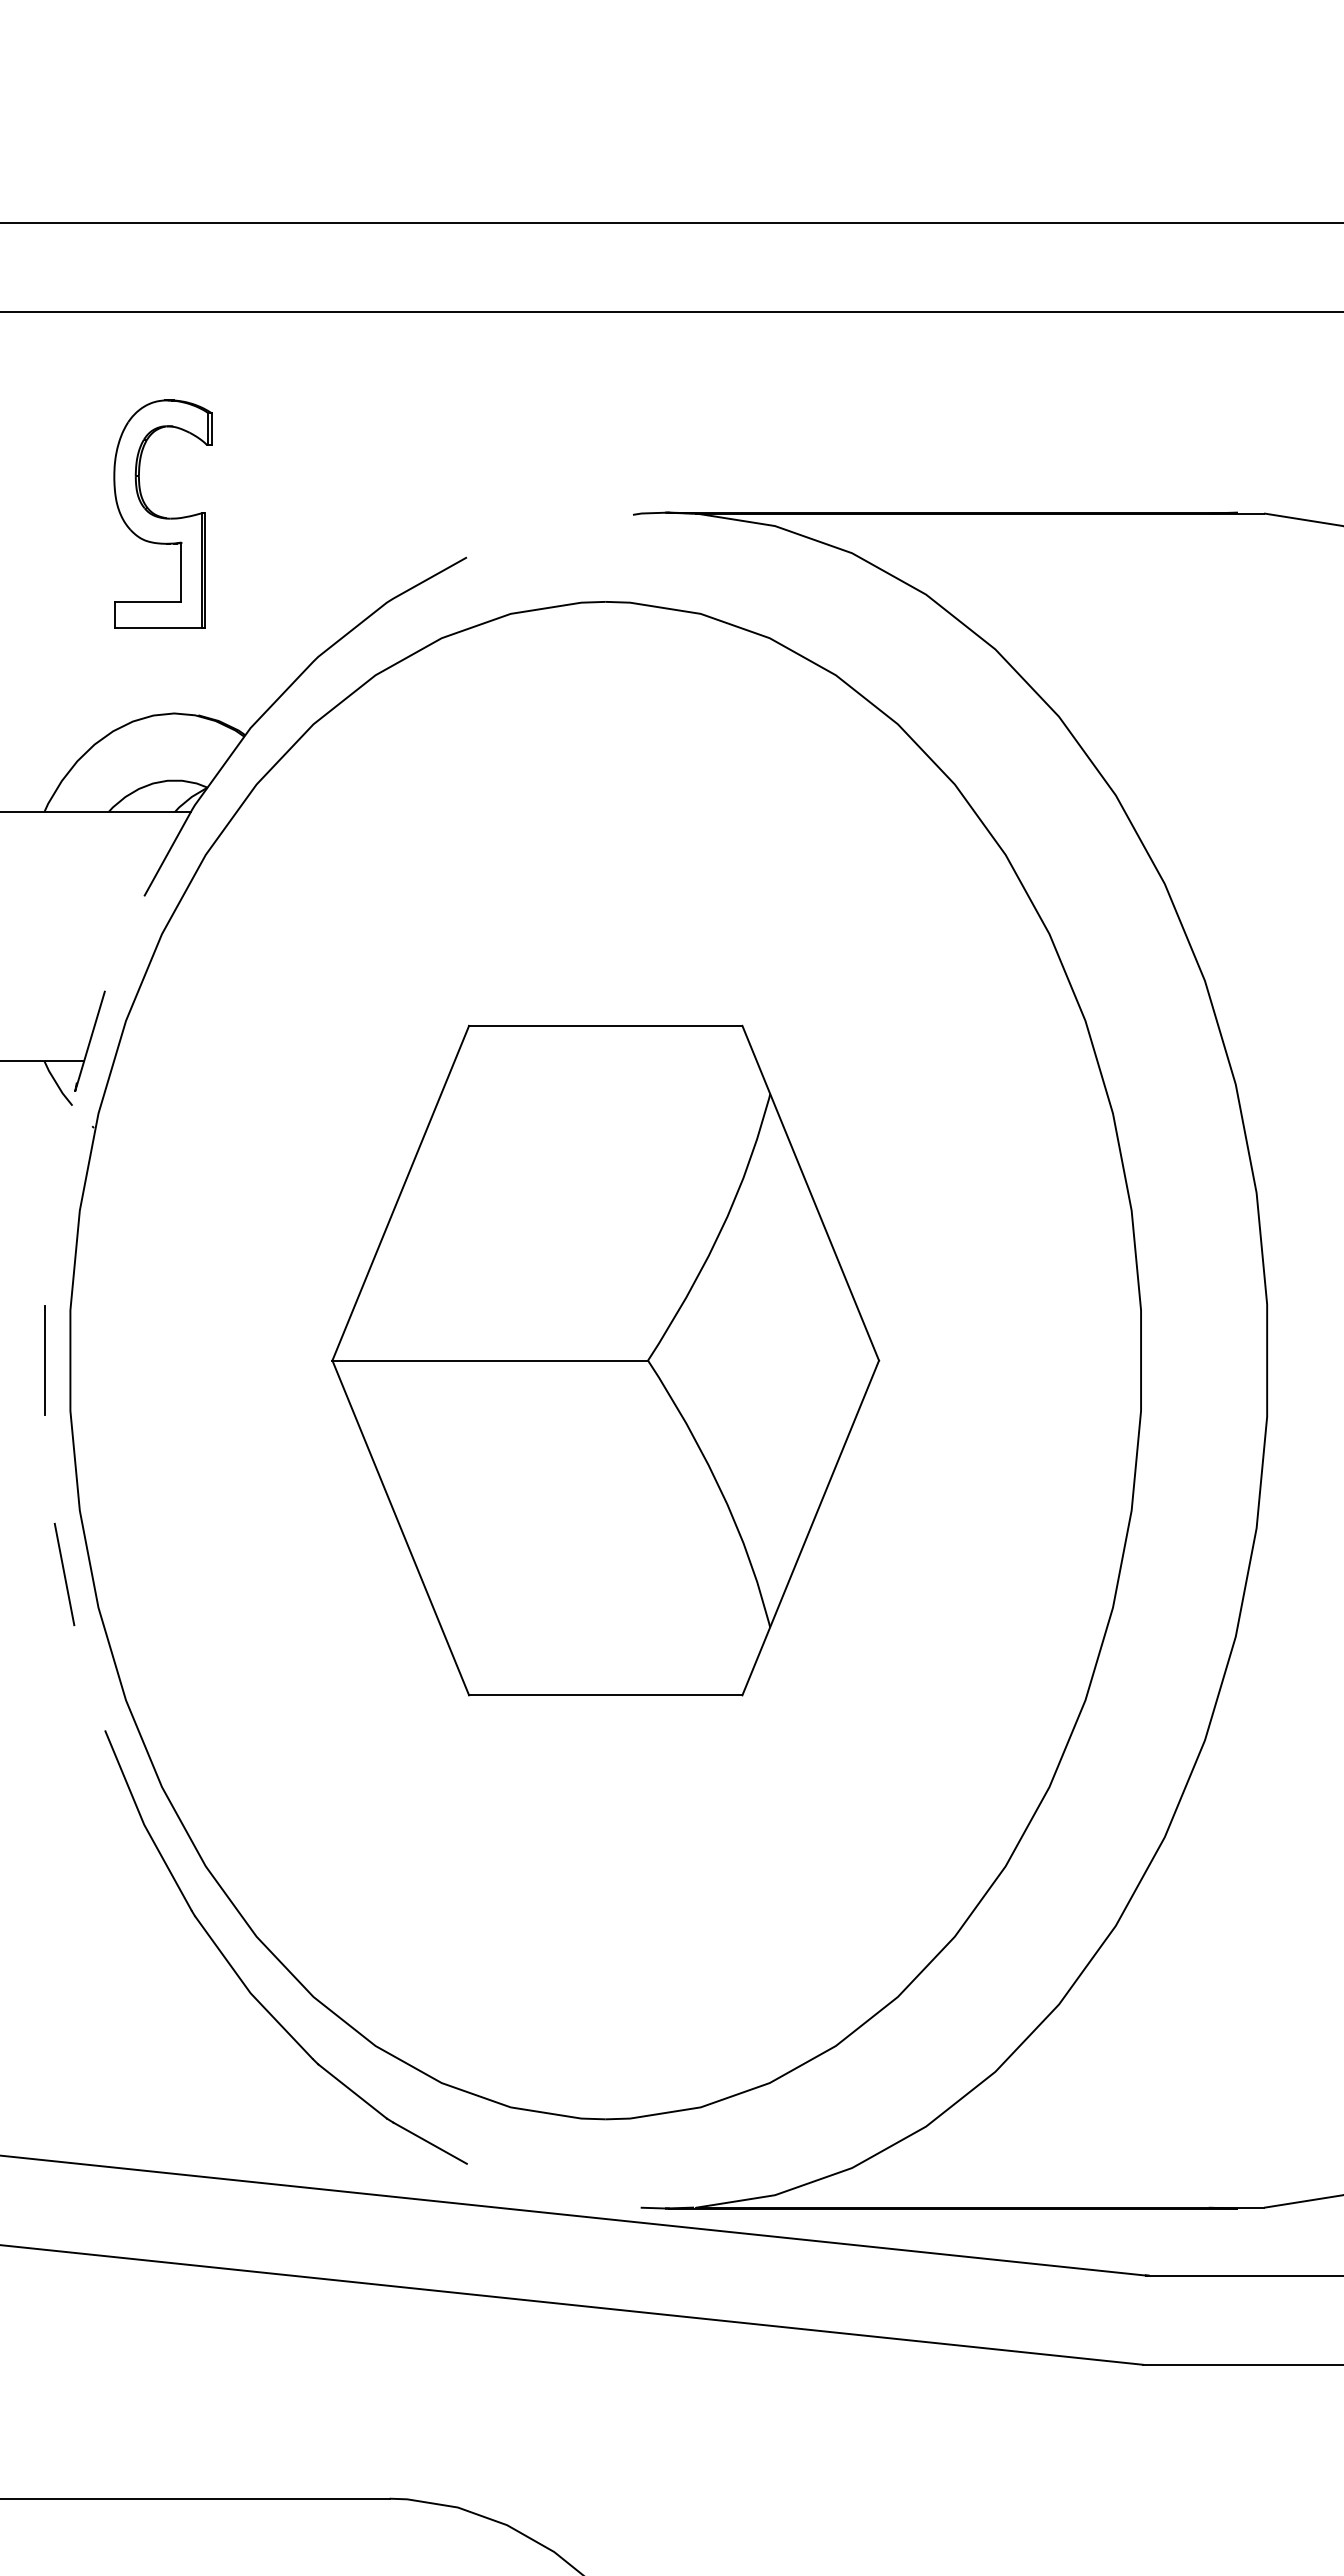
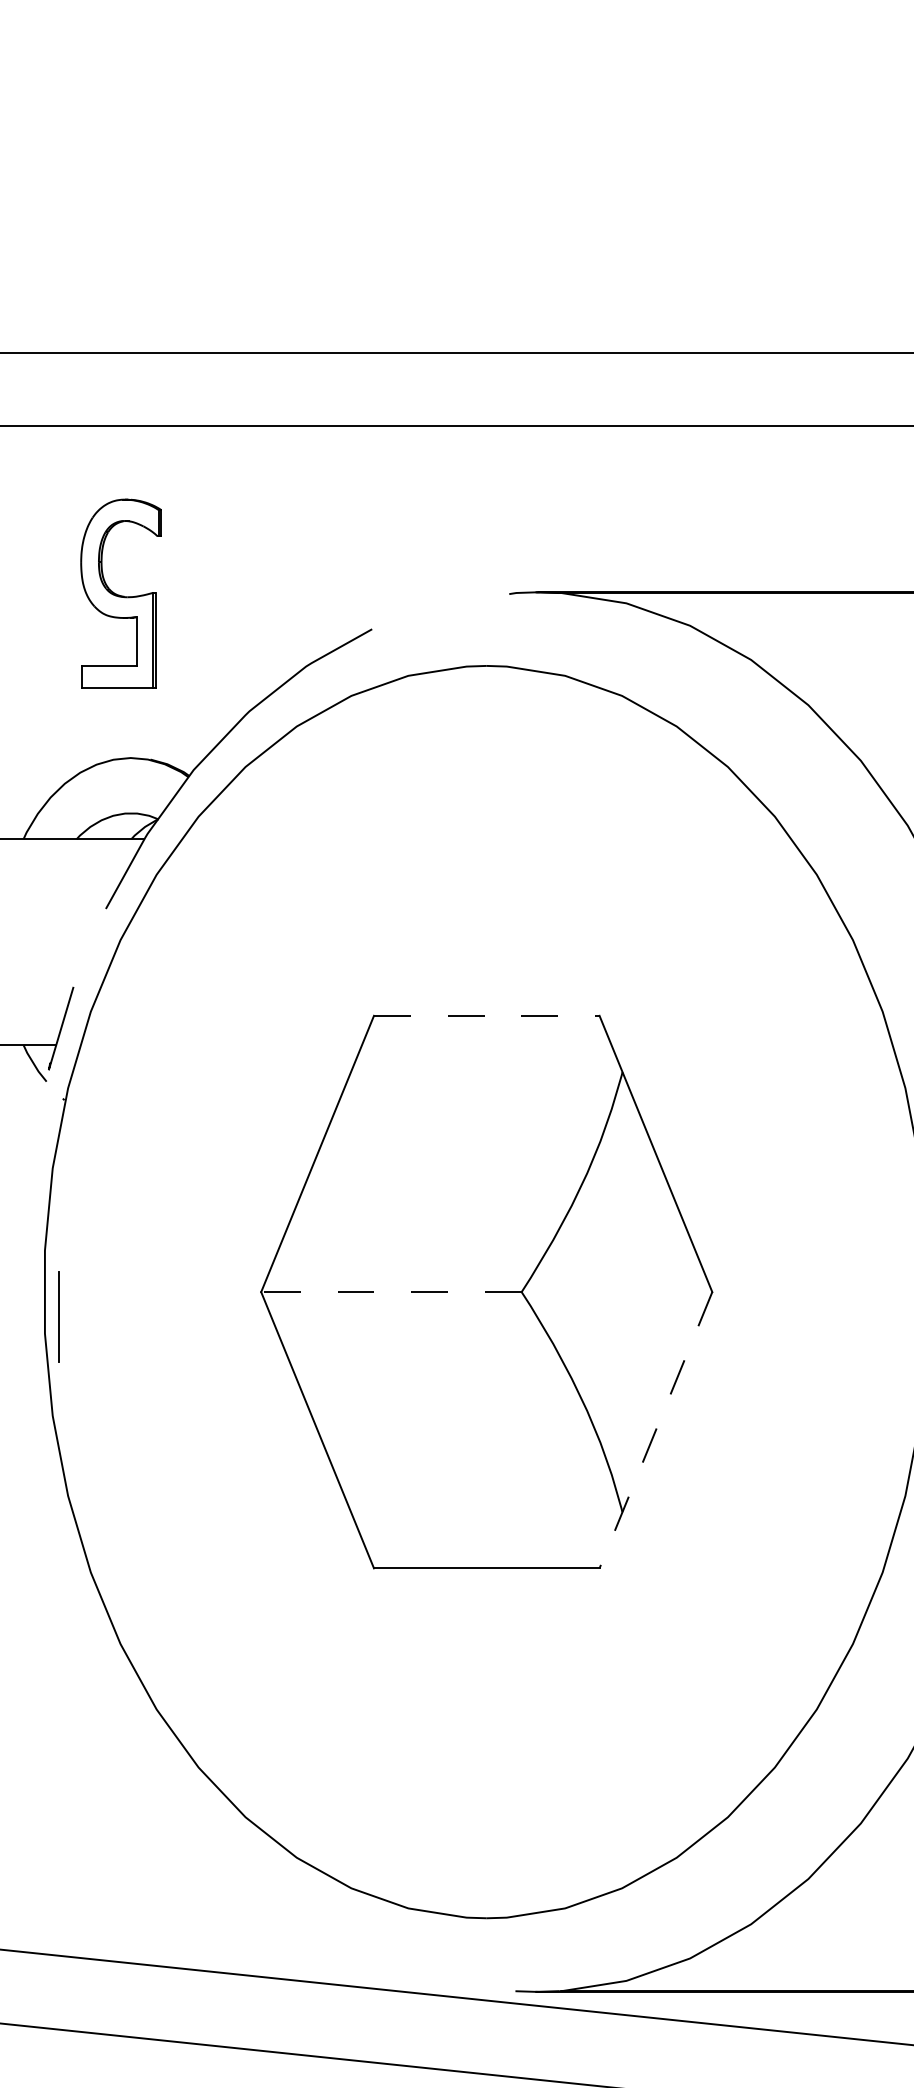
line: (605, 1025) -> (486, 1015), solid -> dashed
line: (44, 1360) -> (59, 1316), moved
line: (490, 1360) -> (391, 1292), solid -> dashed
line: (810, 1527) -> (655, 1429), solid -> dashed
line: (64, 1574) -> (40, 1468), removed
part: (241, 1978) -> (186, 1802), removed

